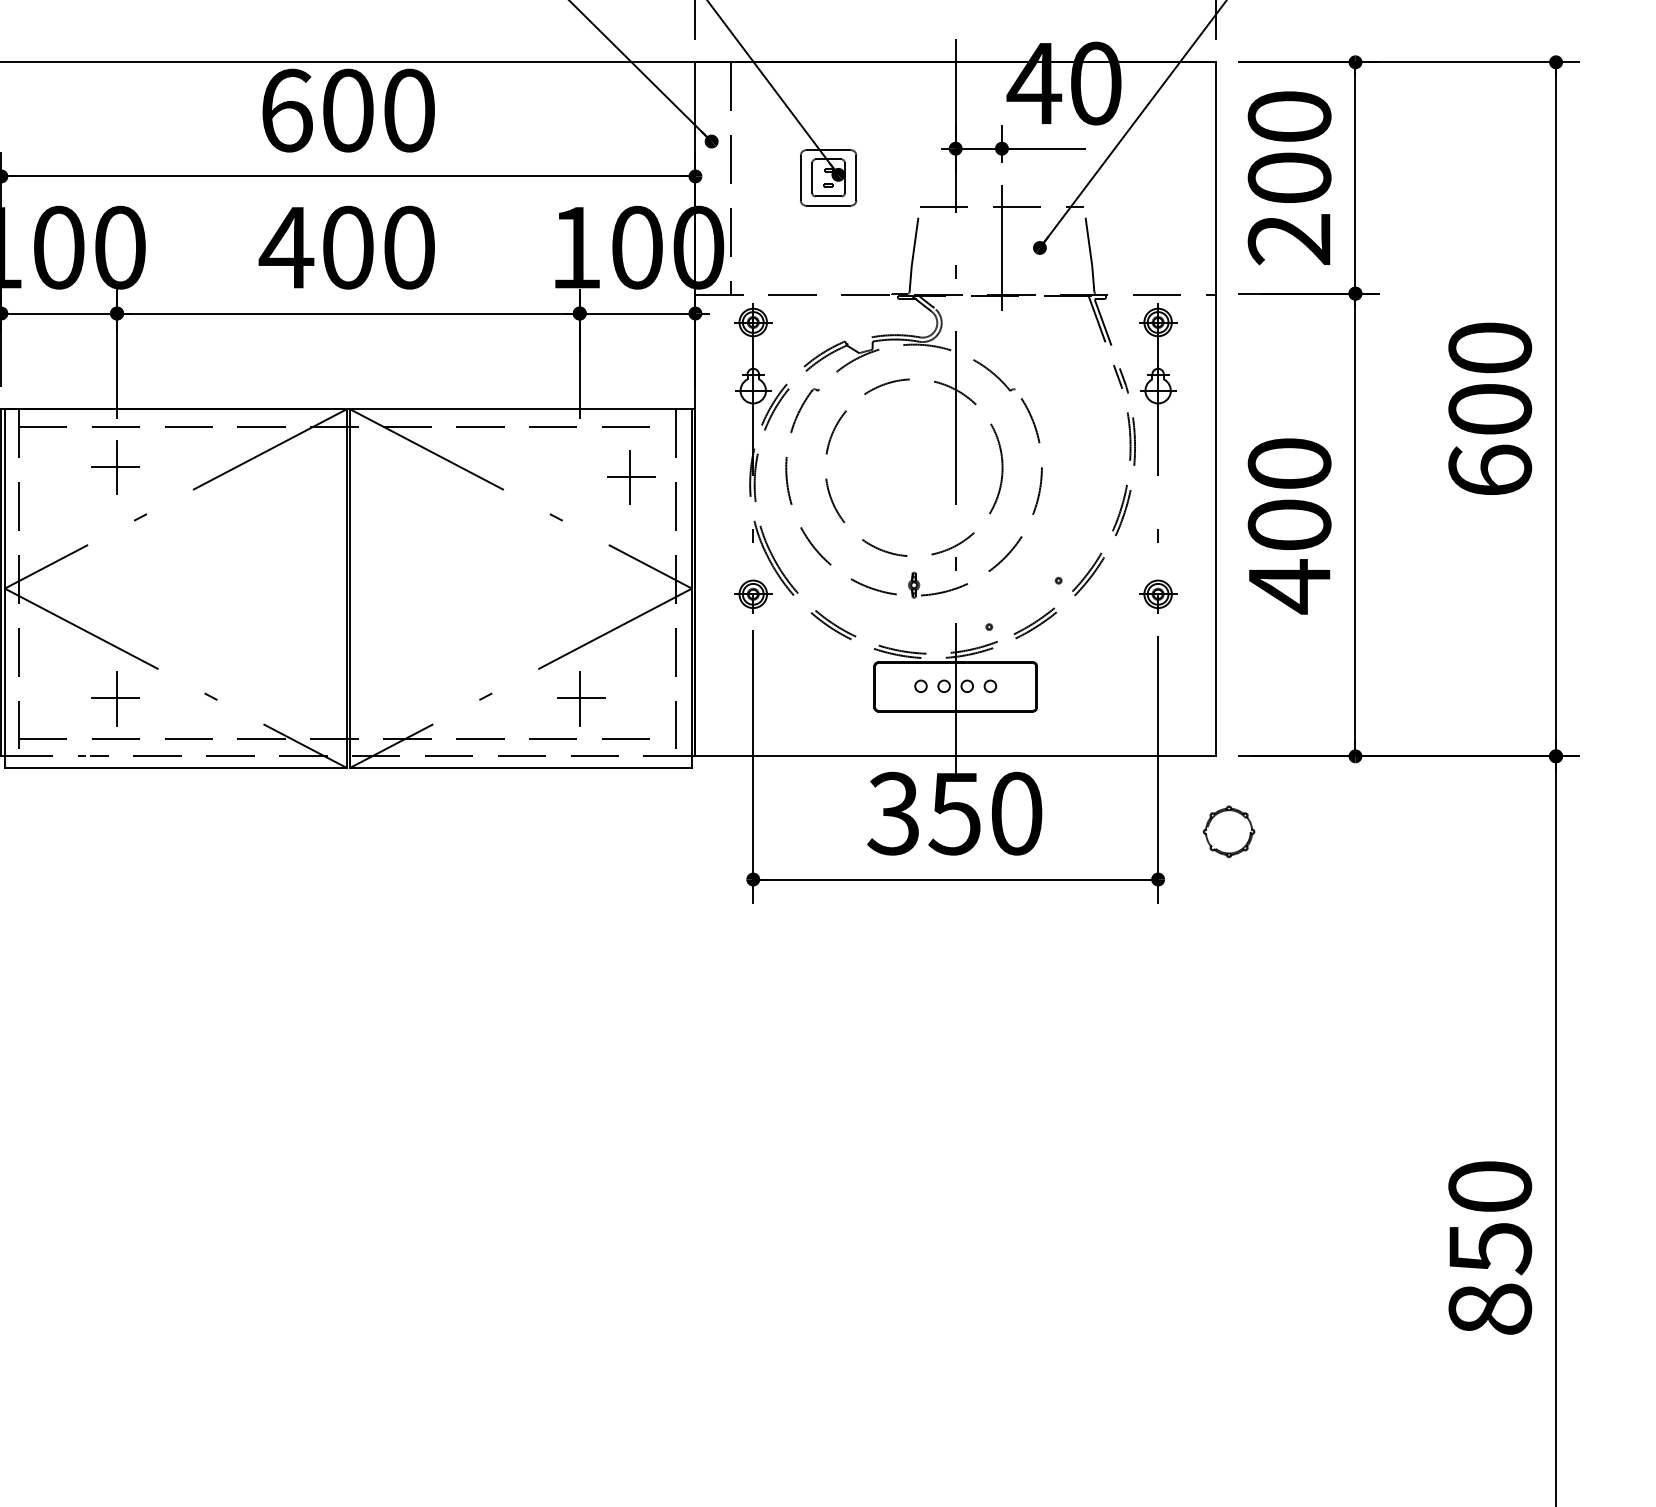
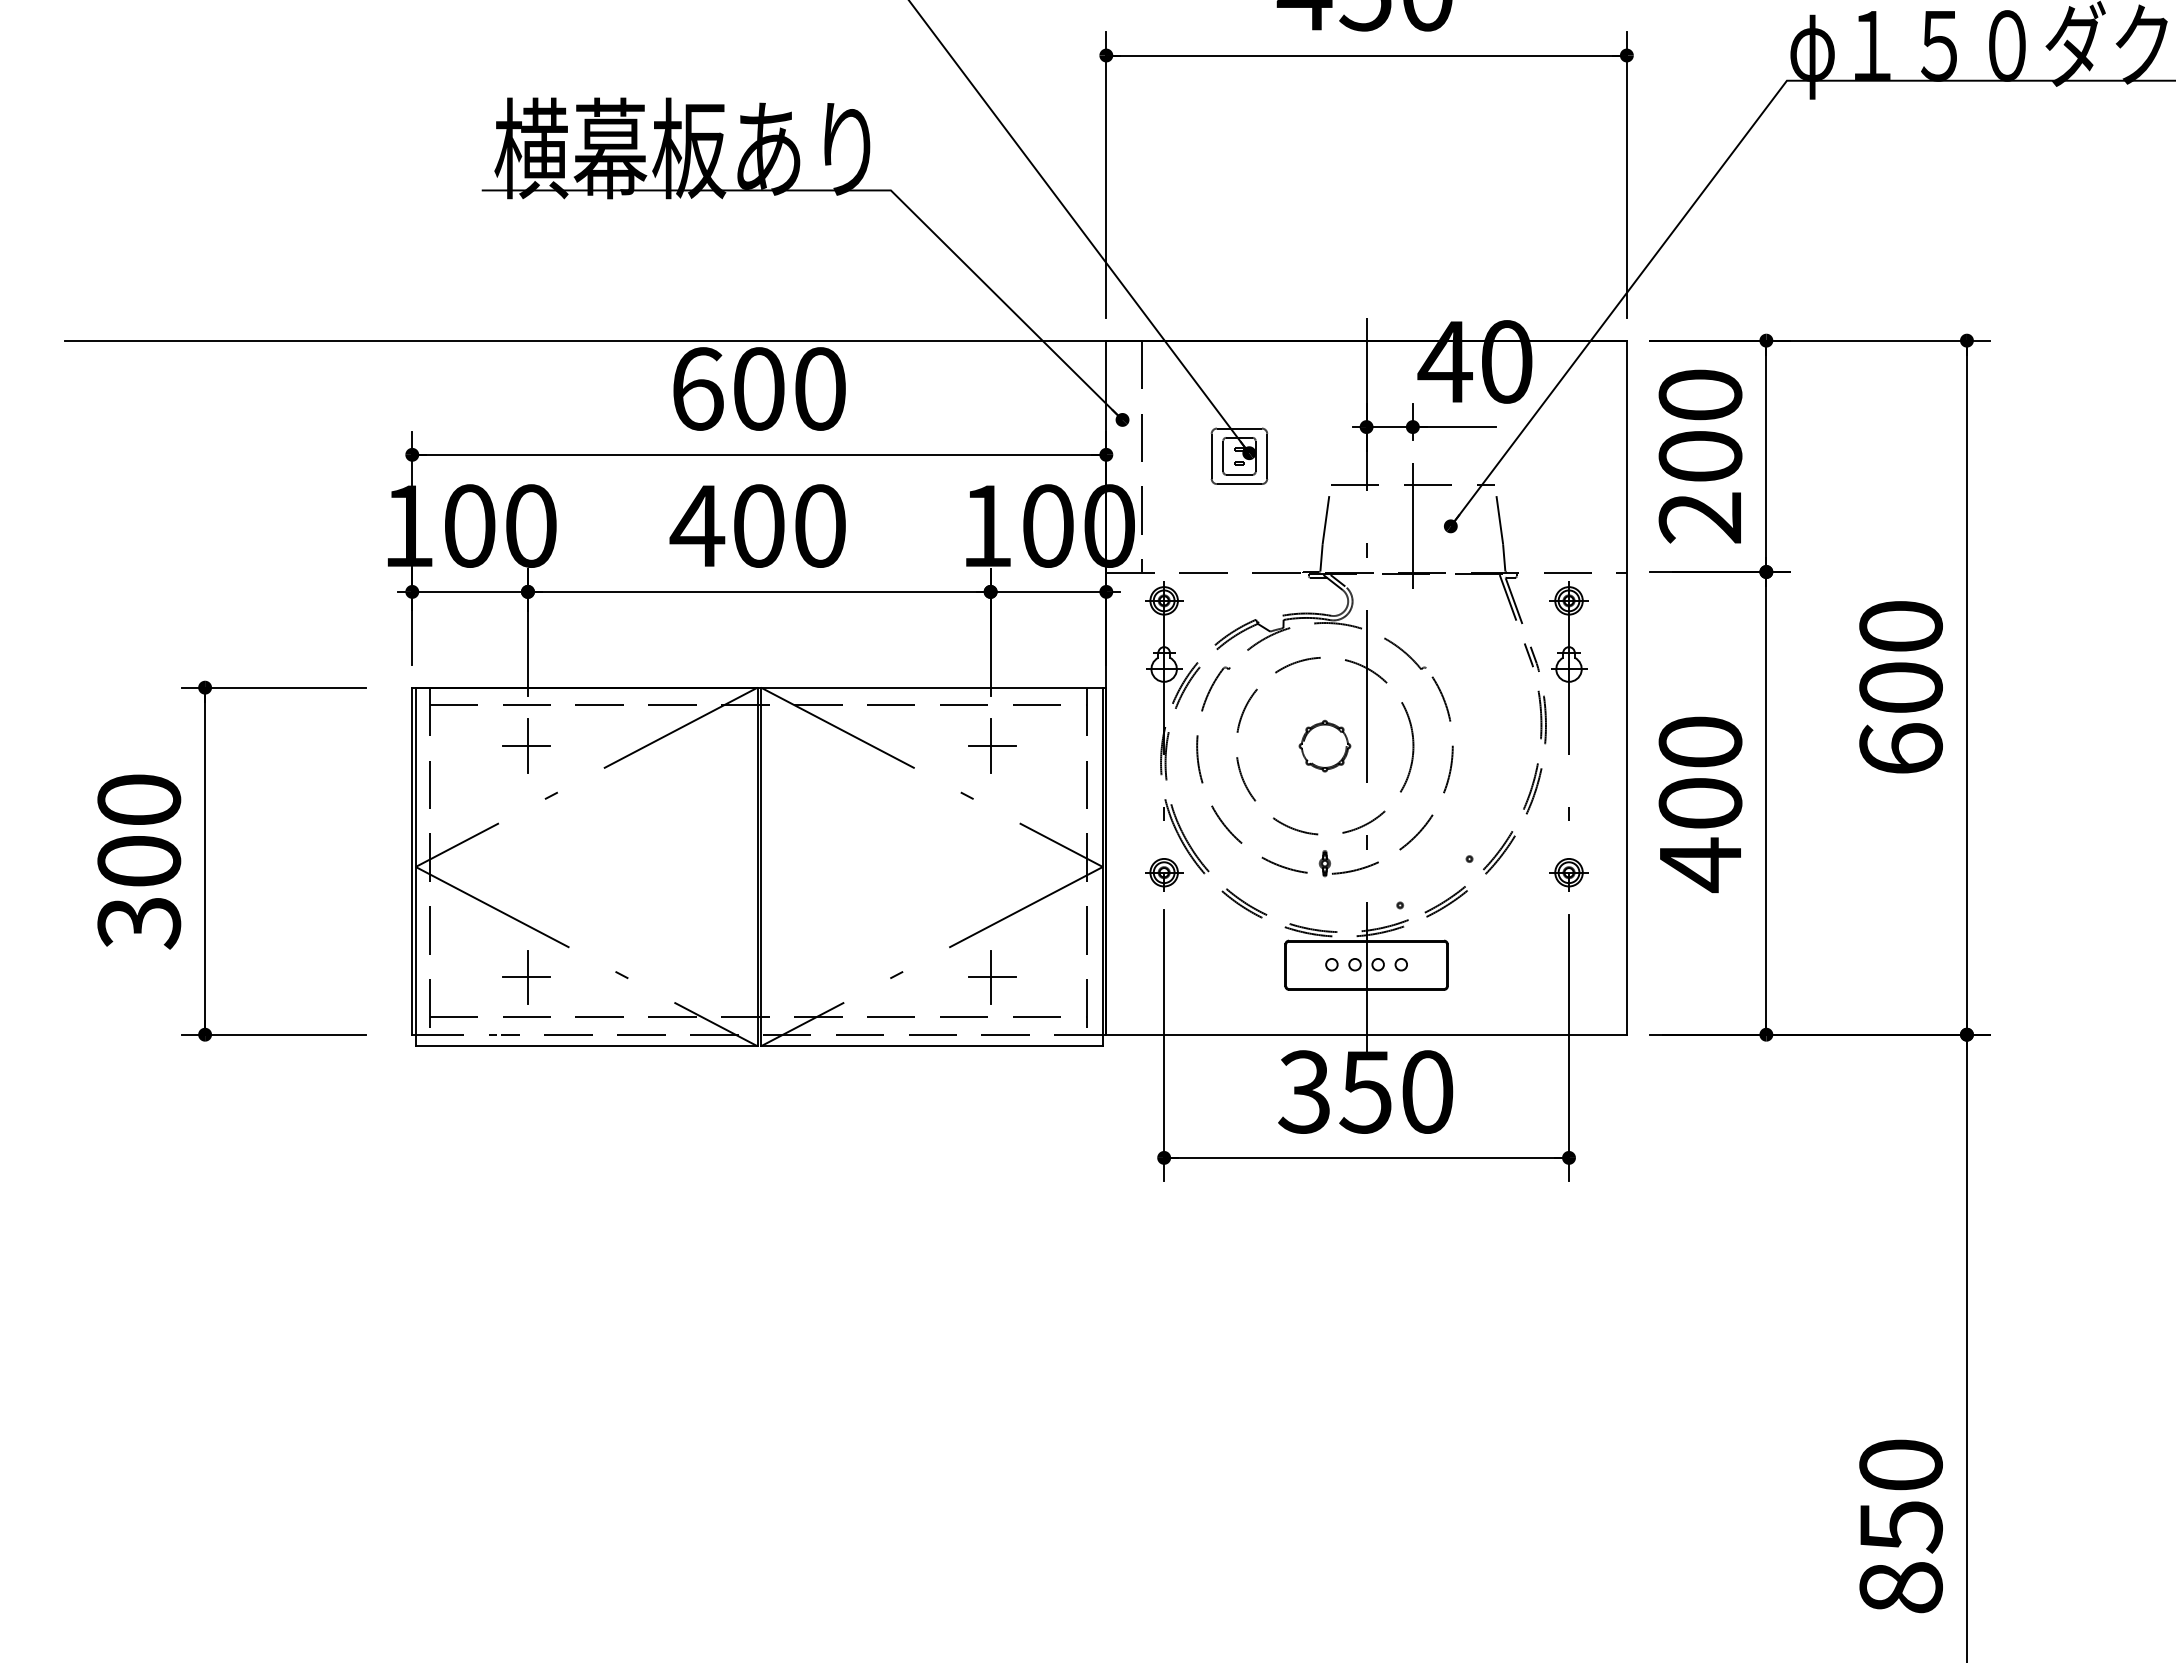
part: (631, 477) -> (992, 745), moved
part: (1228, 832) -> (1324, 746), moved

